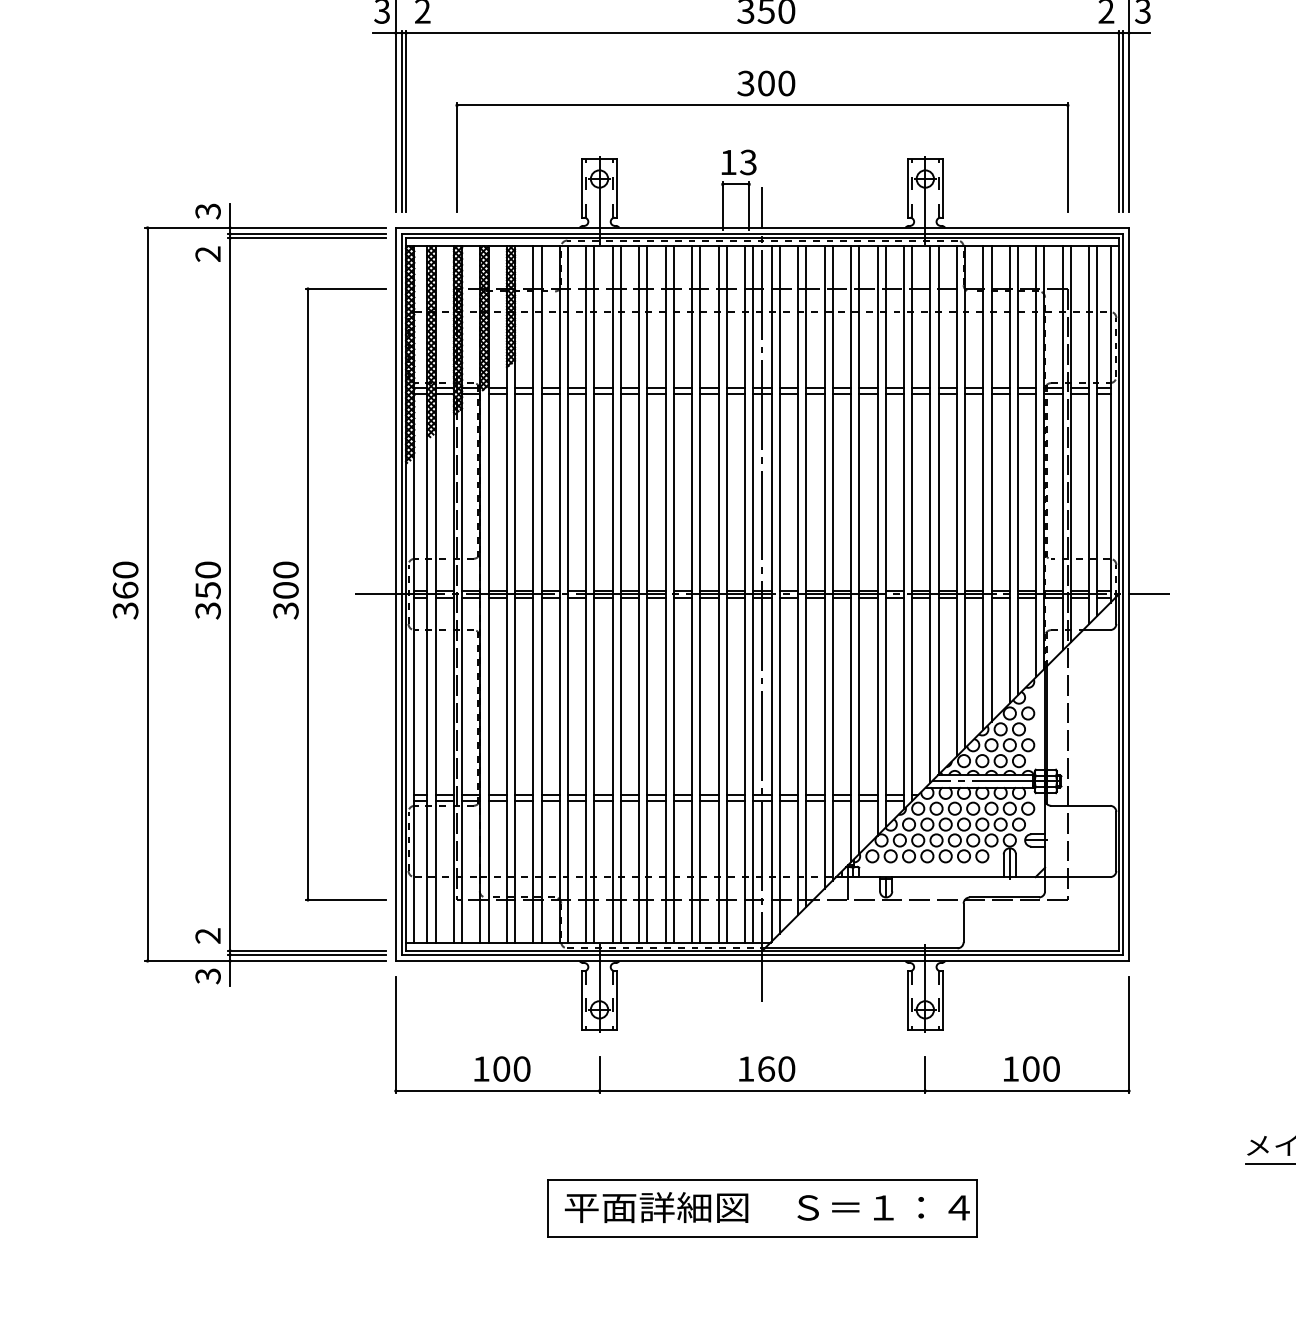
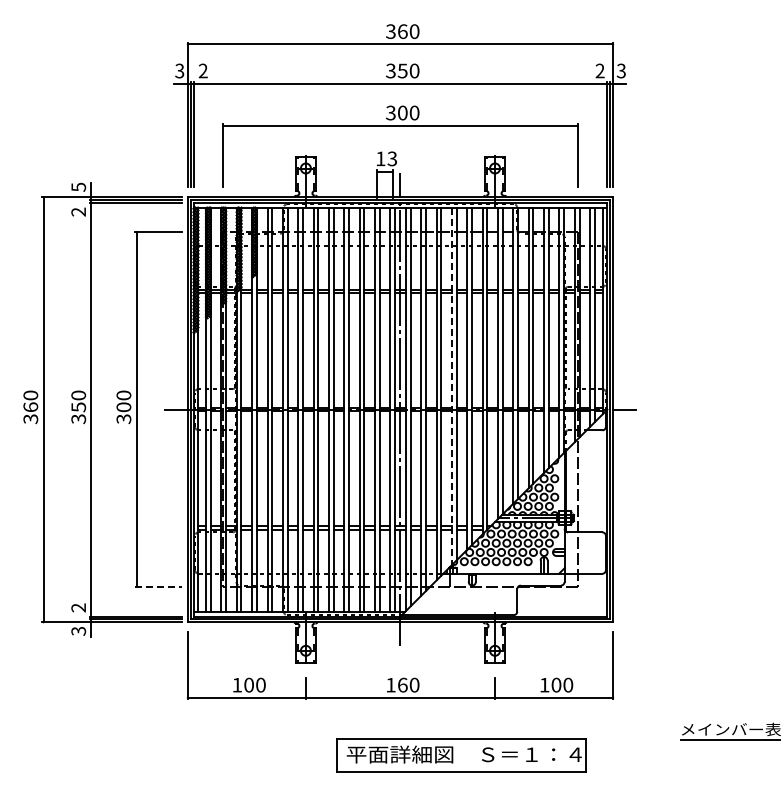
text: (207, 210) -> (78, 186), 3 -> 5
line: (850, 554) -> (451, 386), solid -> dashed
line: (347, 899) -> (159, 586), solid -> dashed
part: (762, 1209) -> (461, 755), moved

